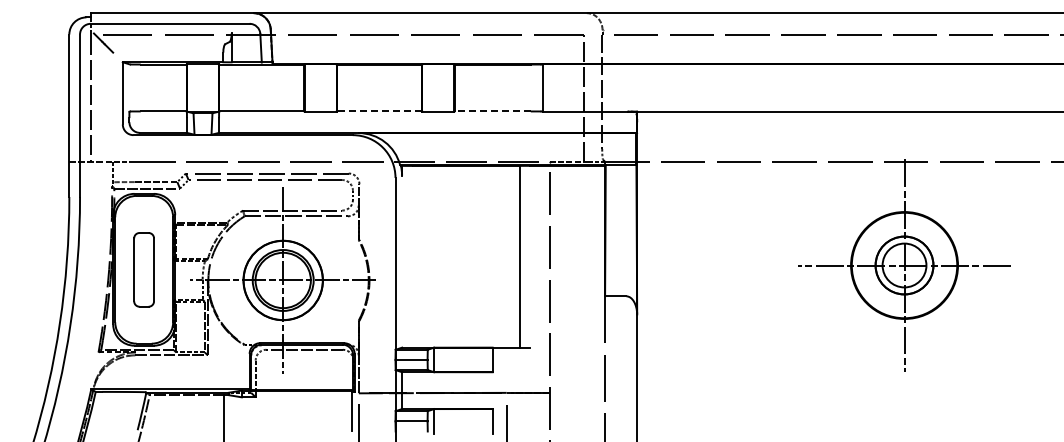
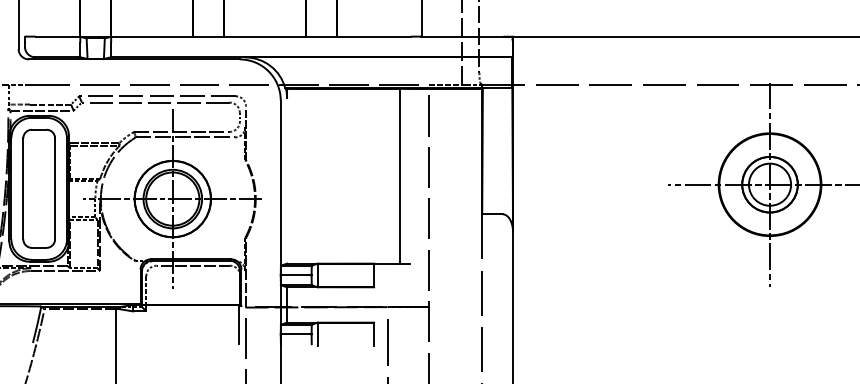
line: (379, 111) -> (265, 36), dashed -> solid
line: (492, 111) -> (373, 36), dashed -> solid
part: (143, 269) -> (38, 188), size x1.67

